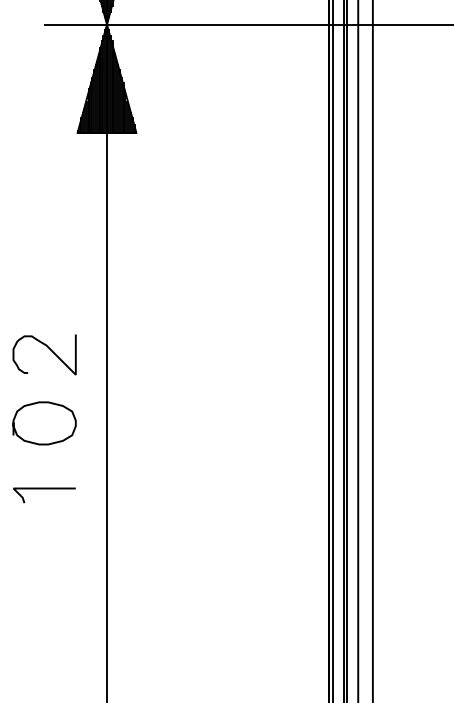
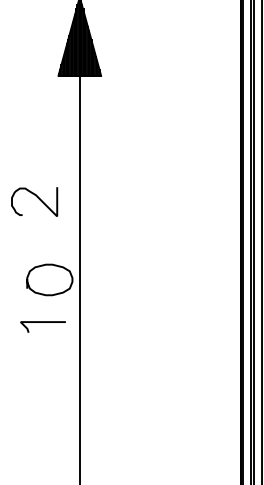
curve: (49, 349) -> (38, 198), moved
part: (44, 423) -> (49, 280), moved
curve: (44, 489) -> (43, 322), moved

